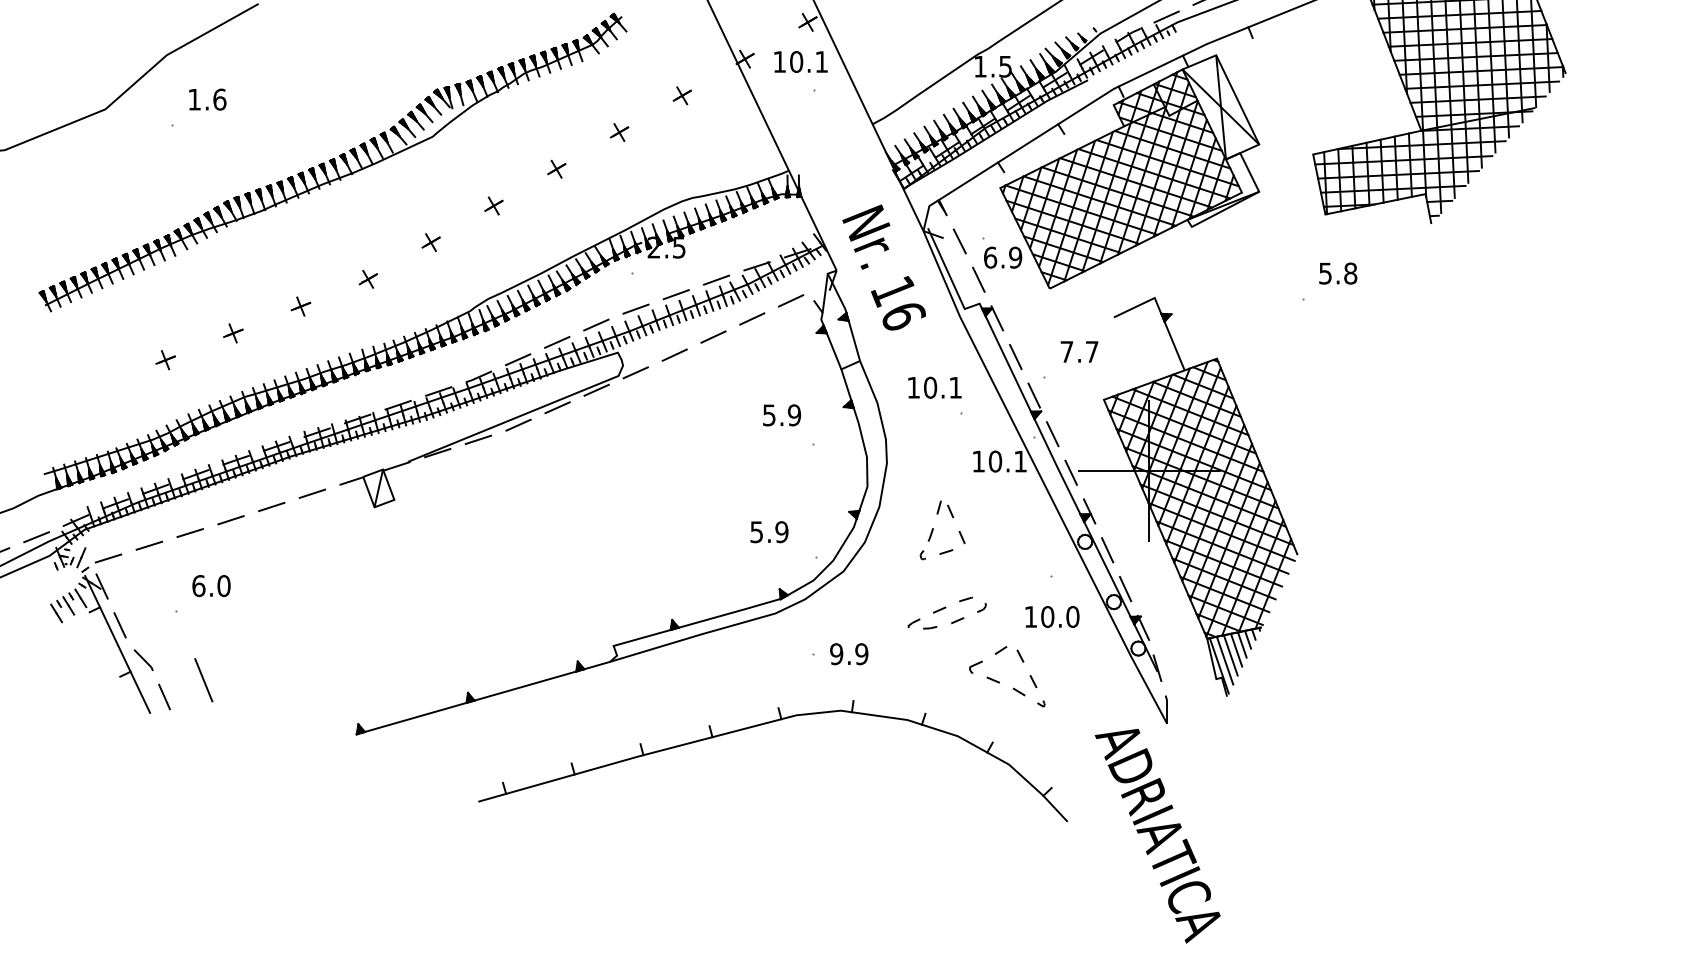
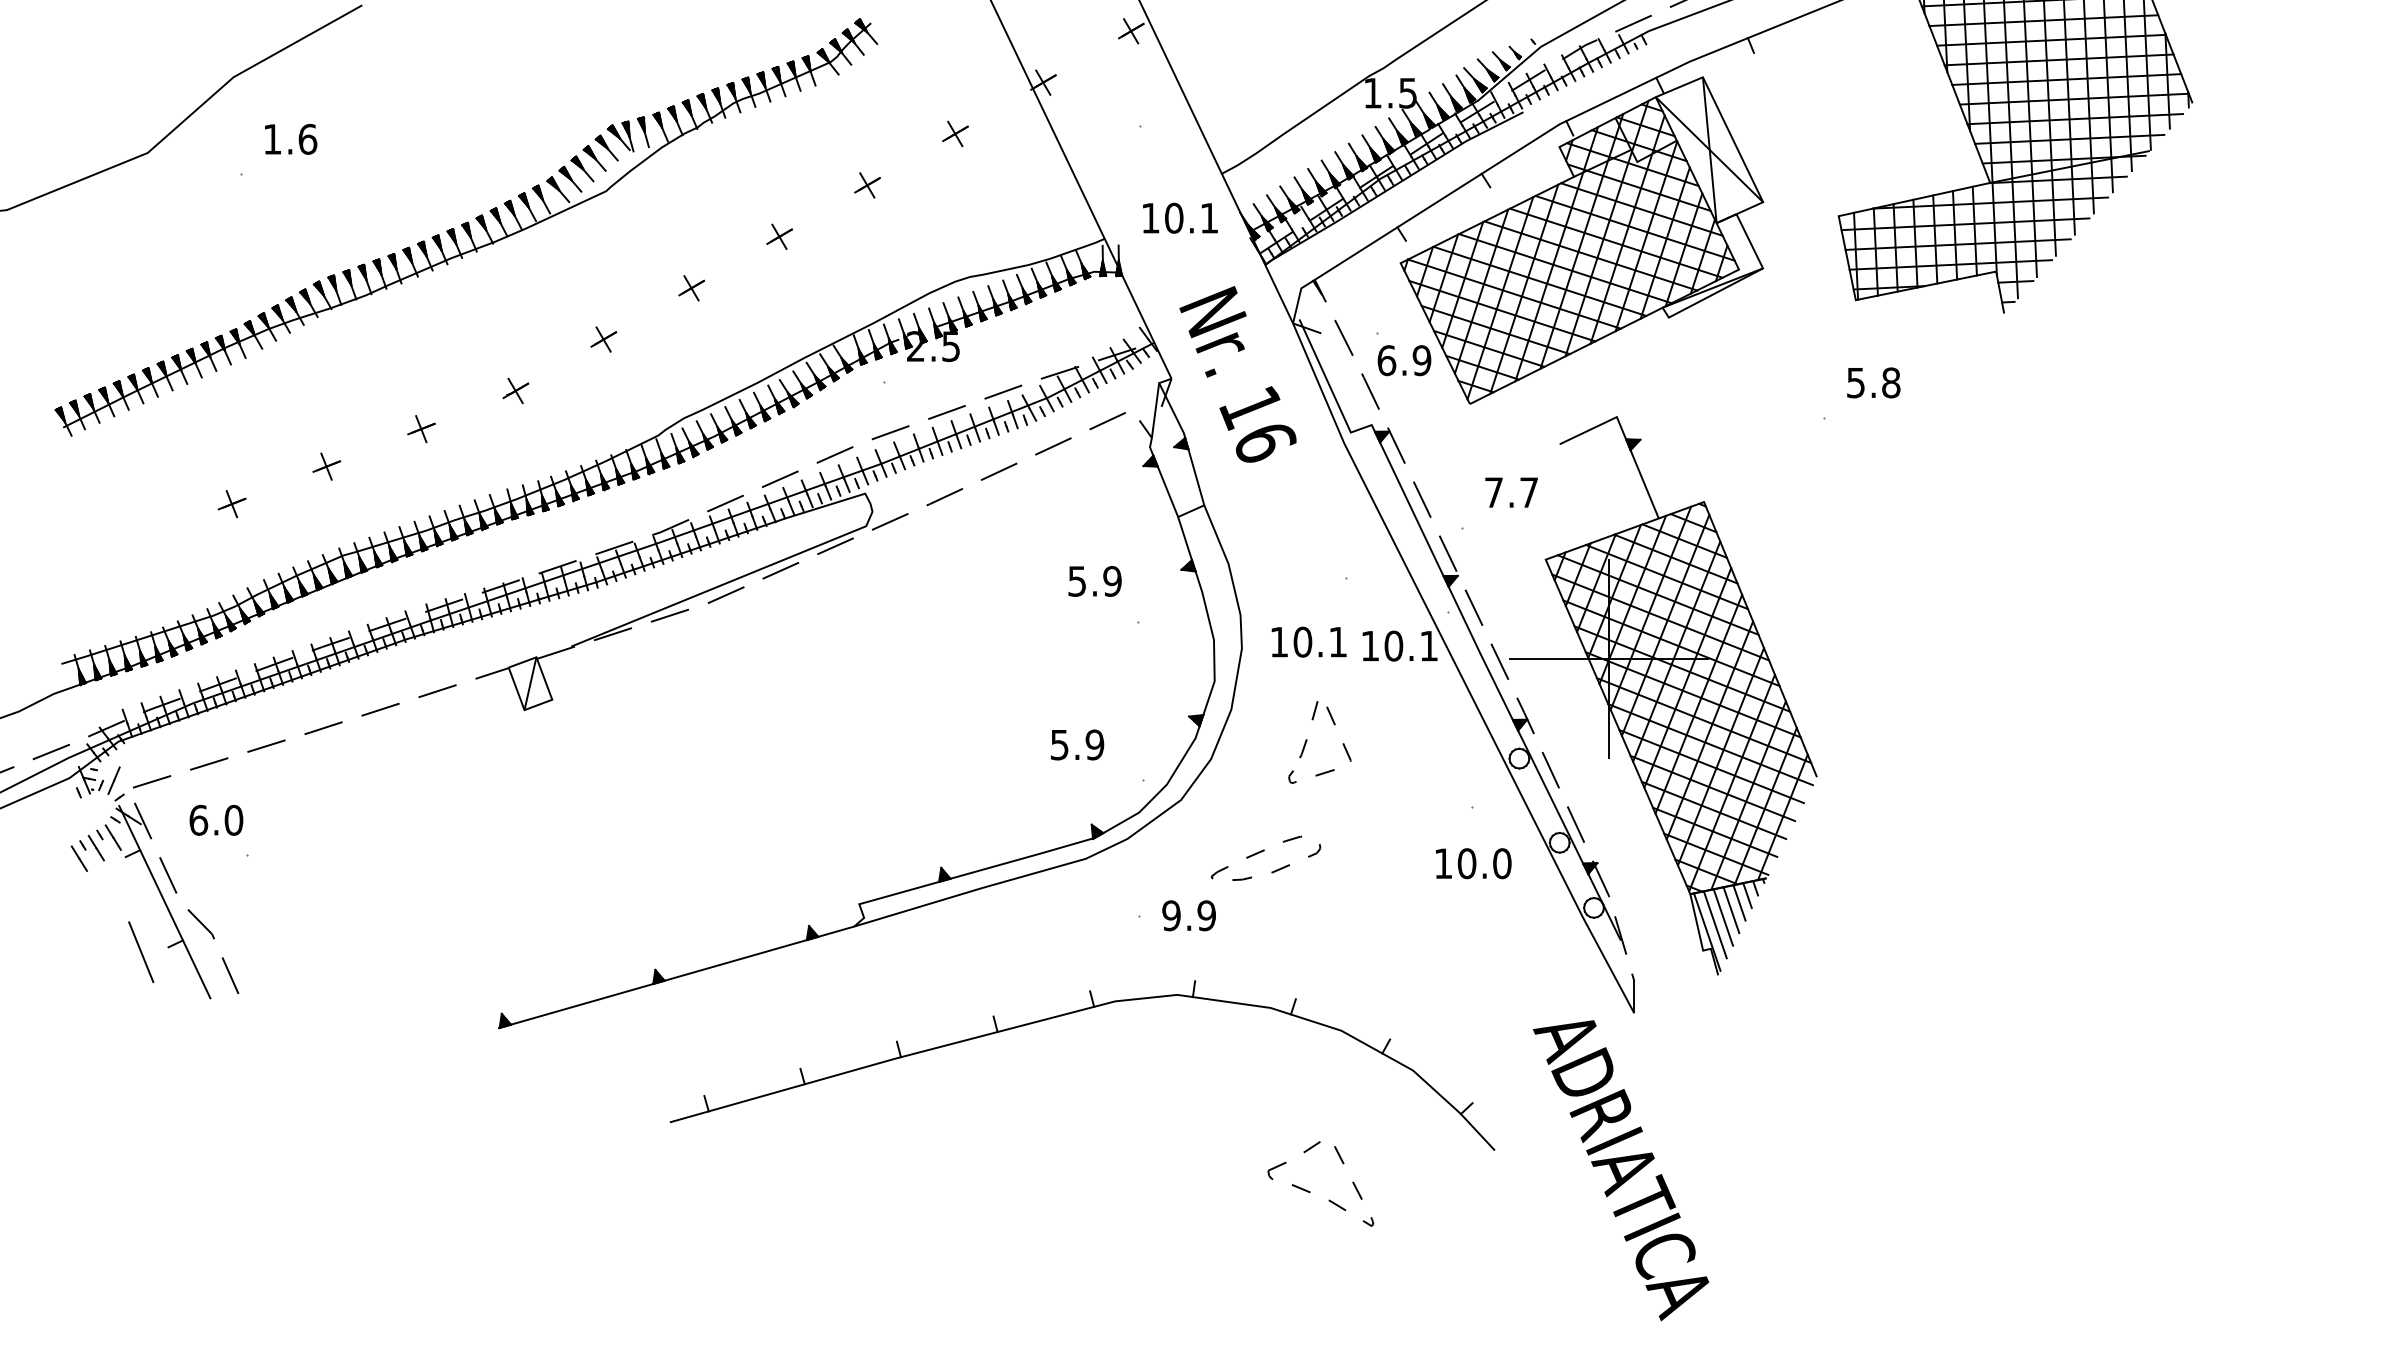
text: (800, 61) -> (1179, 217), moved
text: (934, 387) -> (1308, 641), moved
text: (211, 585) -> (216, 819), moved
part: (946, 612) -> (1265, 857), moved
line: (203, 680) -> (140, 952), moved
part: (999, 681) -> (1309, 1190), moved

